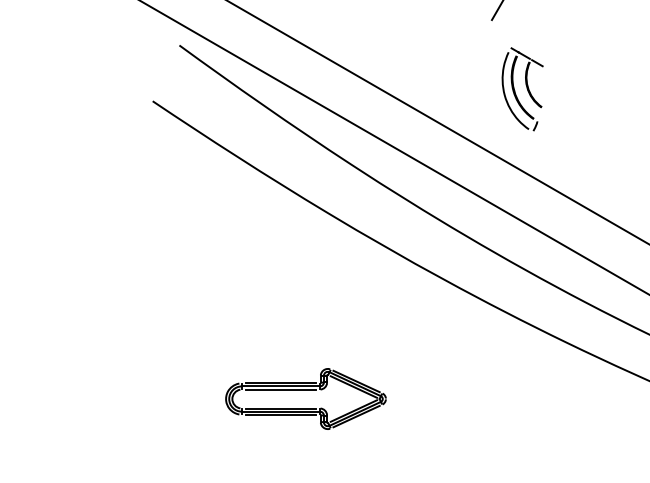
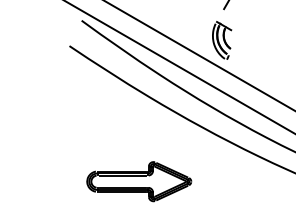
part: (523, 88) -> (222, 40), moved
part: (306, 398) -> (139, 181), size x1.43

